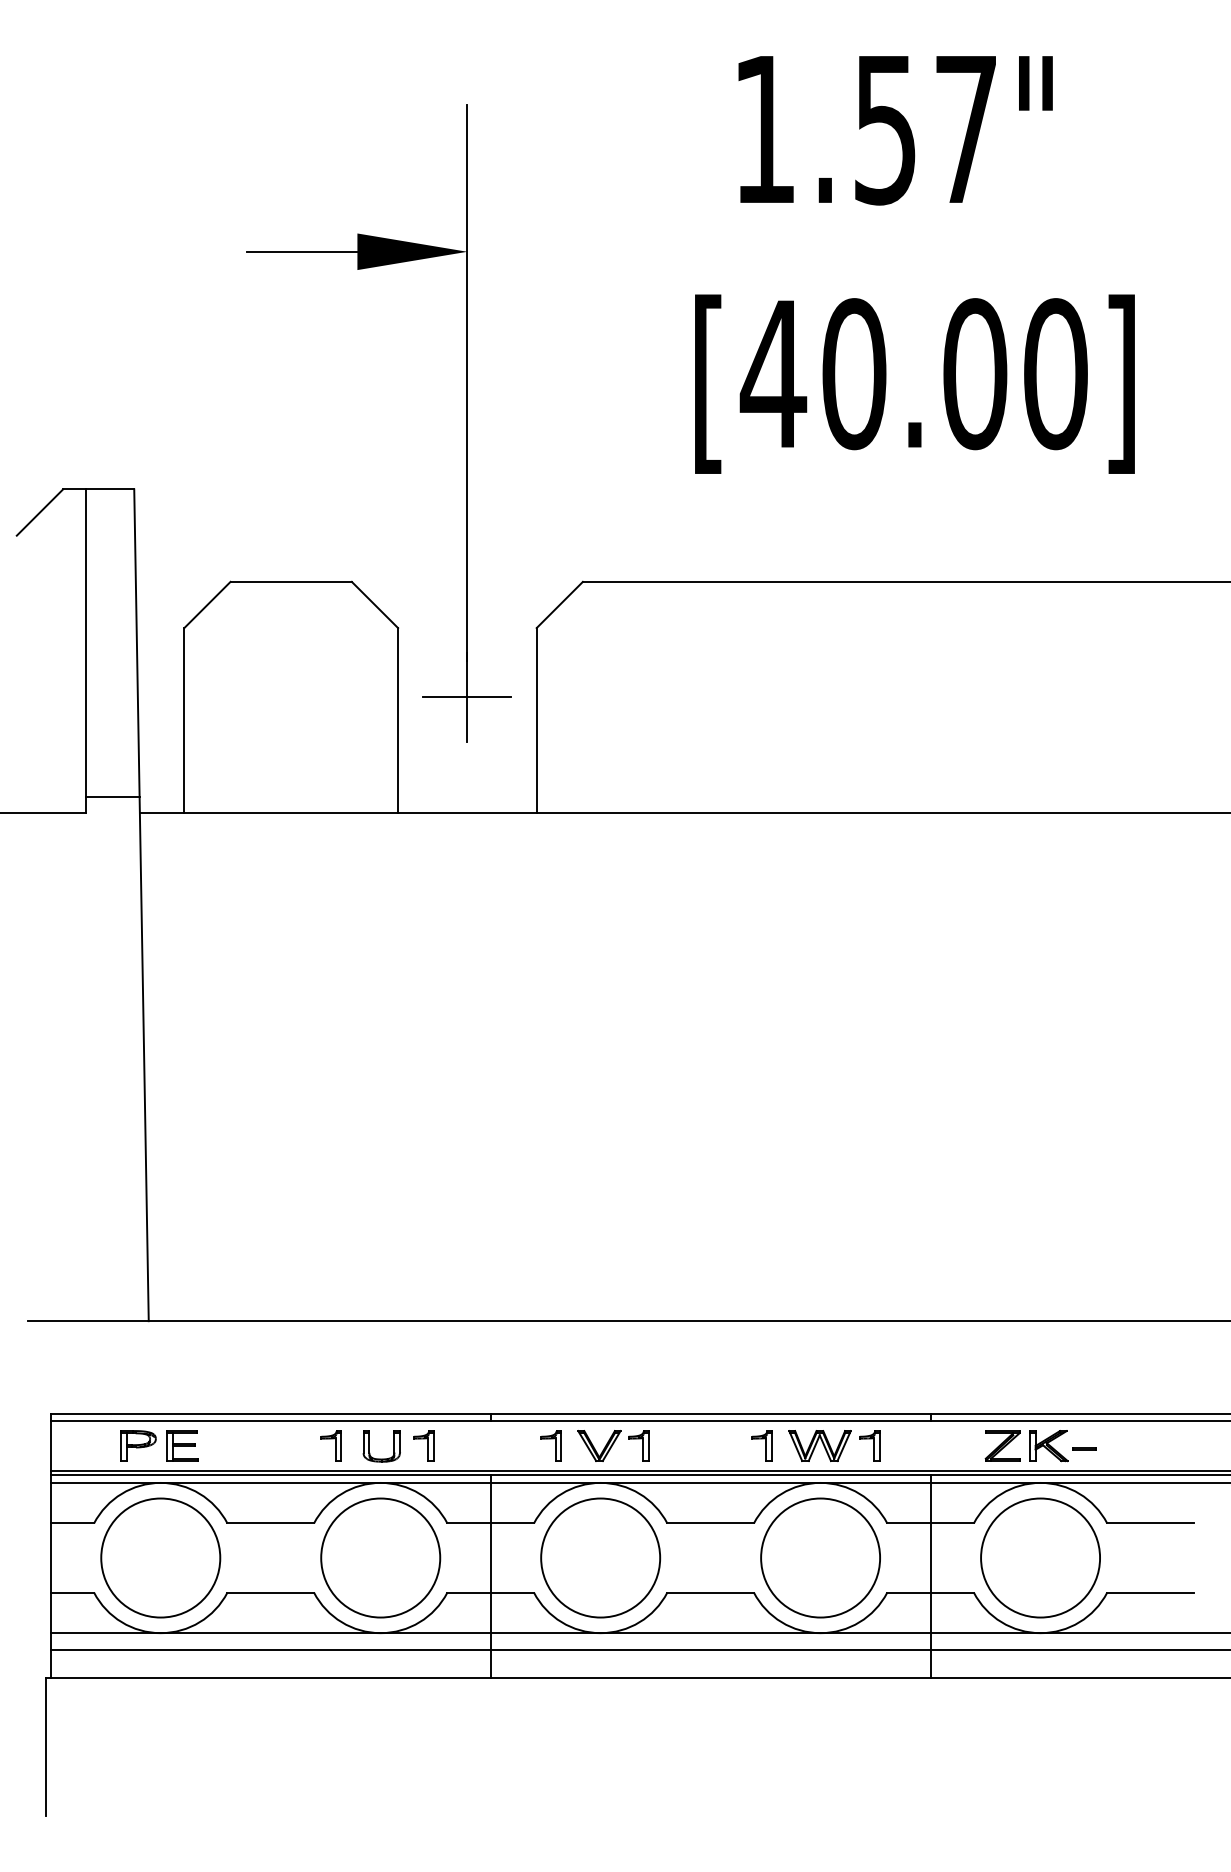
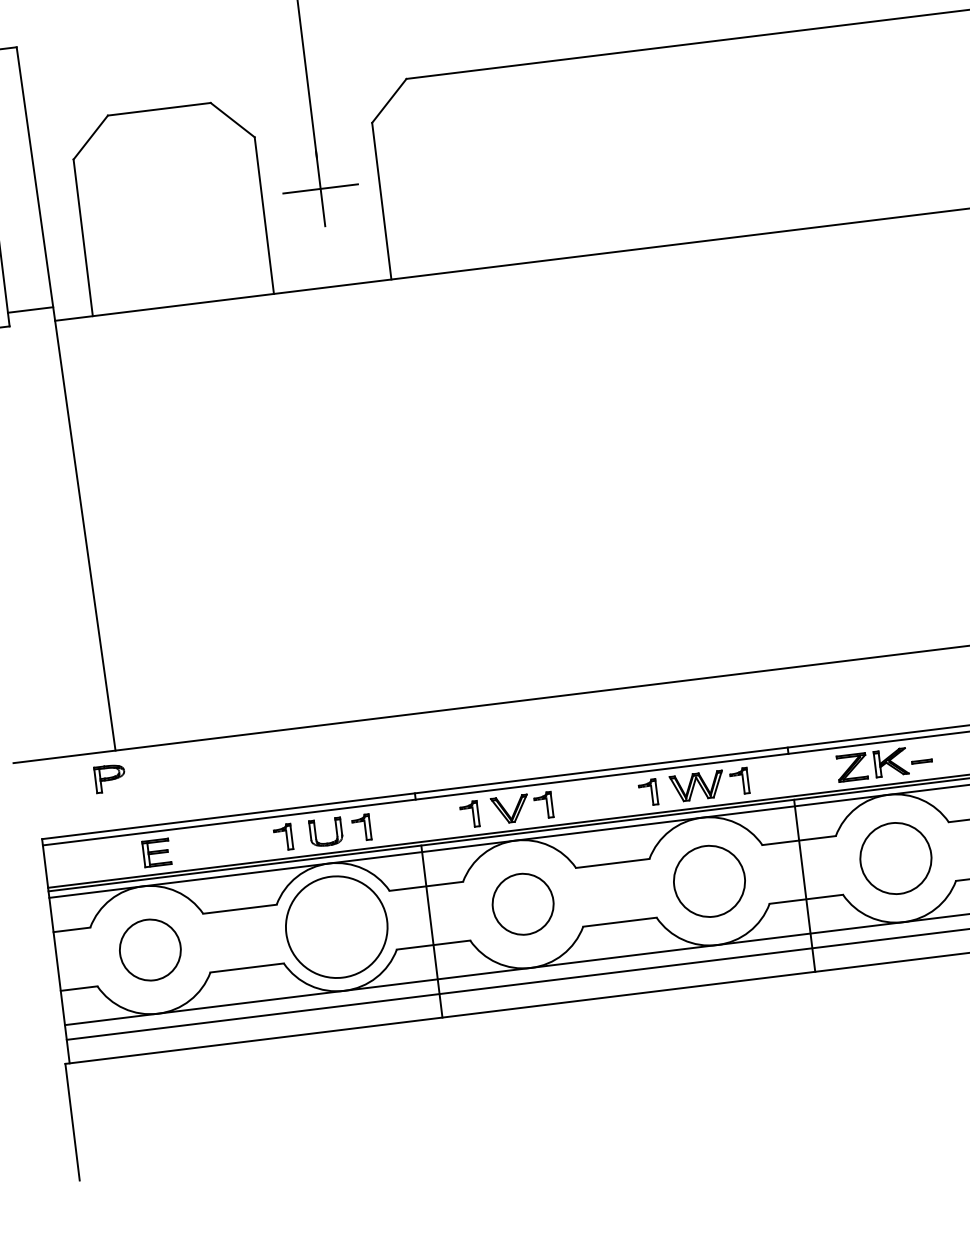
part: (138, 1445) -> (110, 778), moved
circle: (160, 1557) -> (150, 949), size x0.6
circle: (600, 1557) -> (522, 903), size x0.6
circle: (820, 1557) -> (709, 880), size x0.7
circle: (1040, 1557) -> (895, 858), size x0.7

